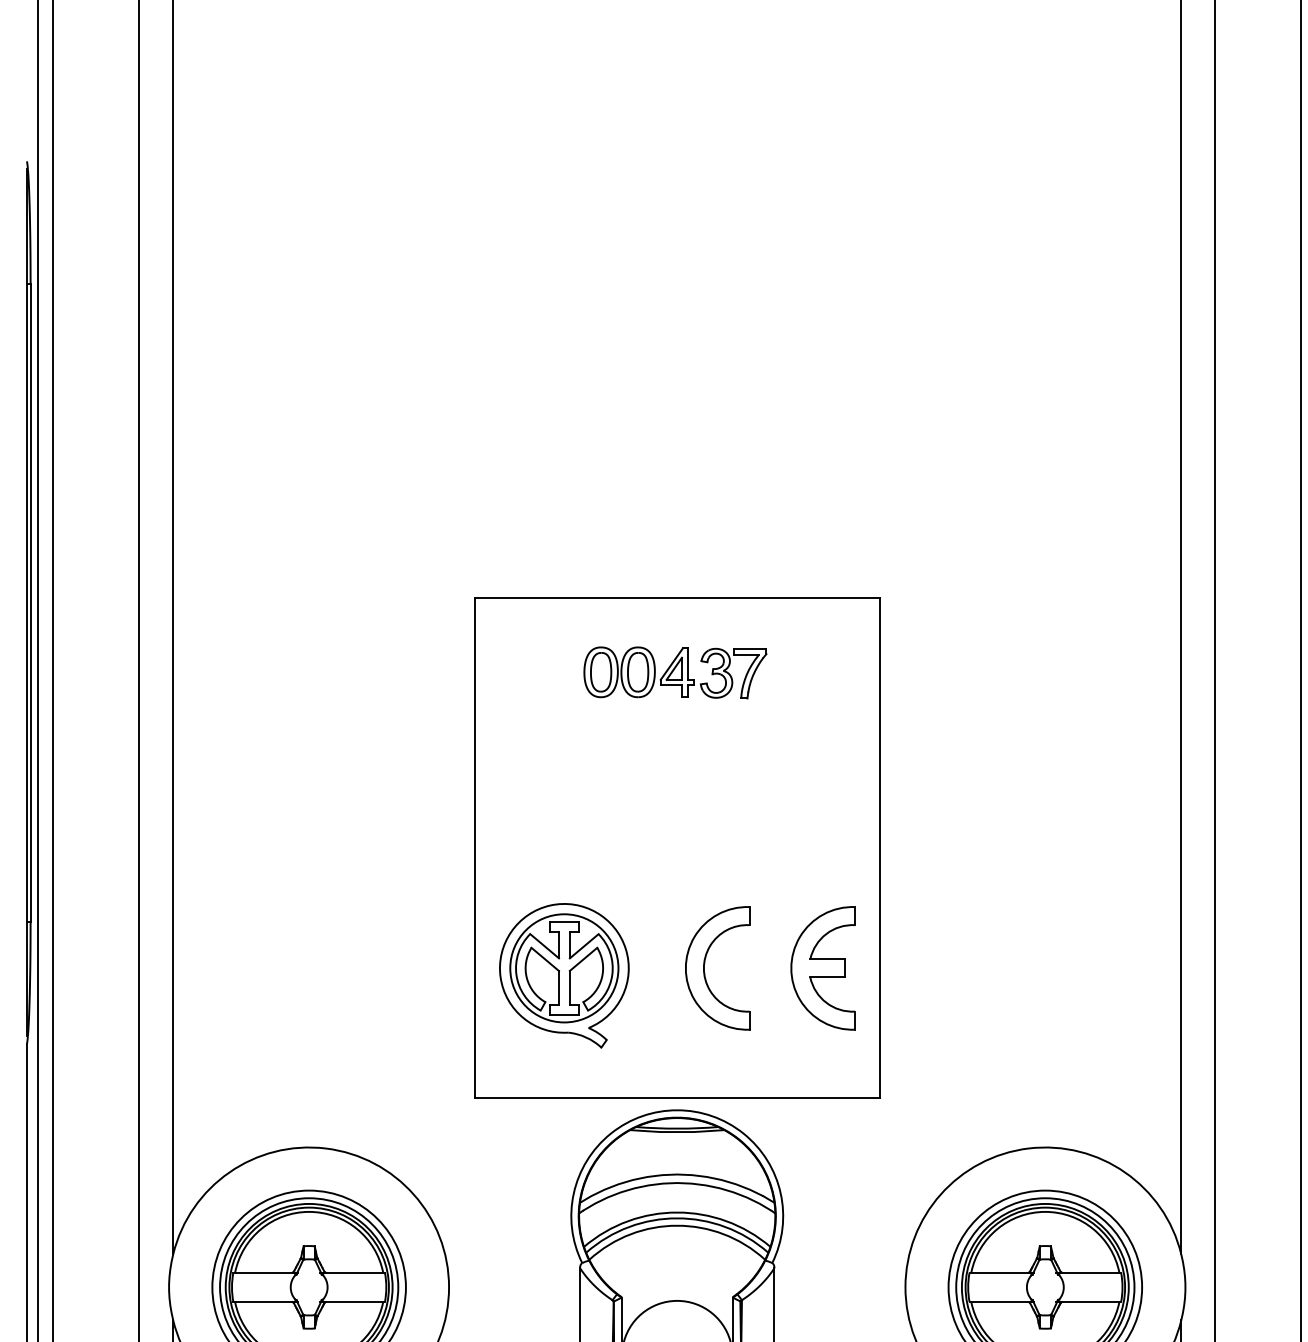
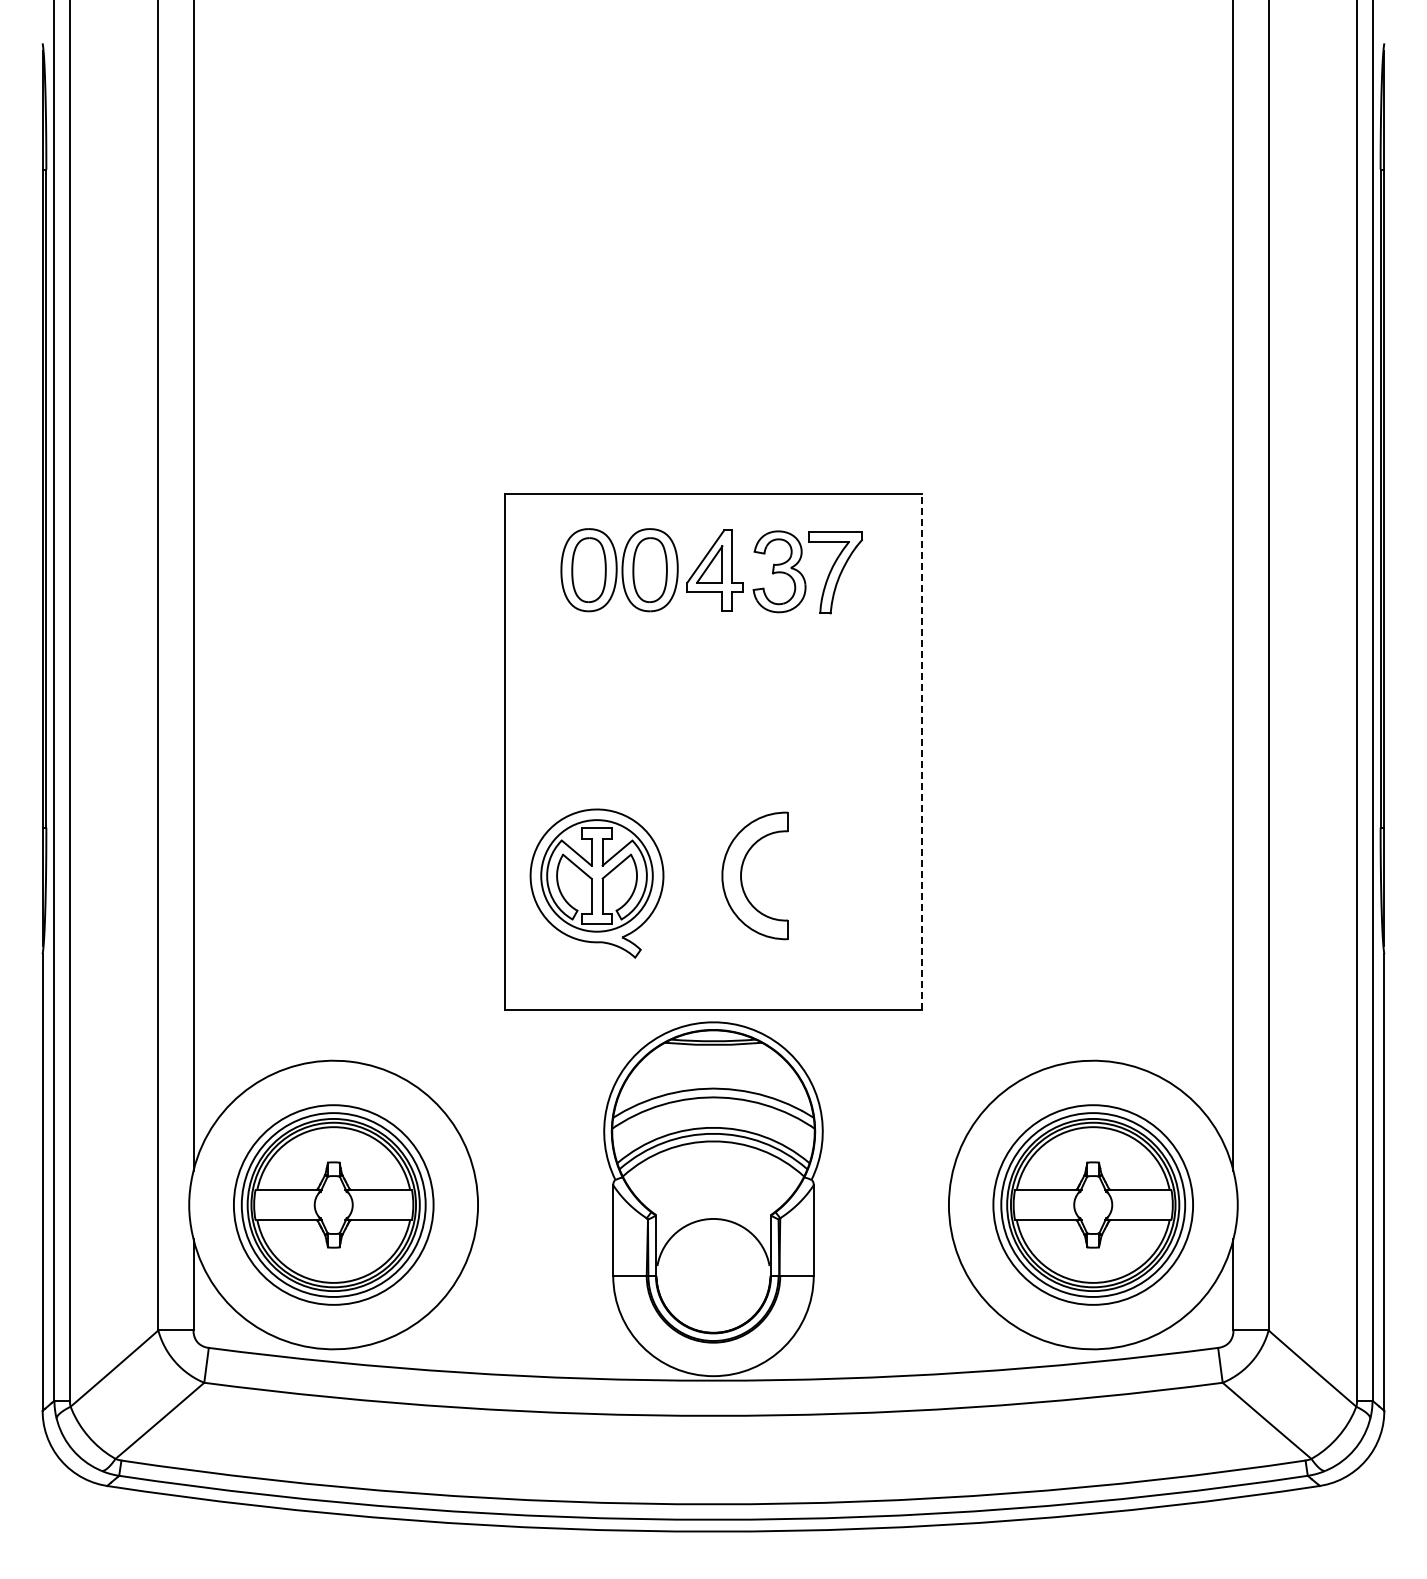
part: (675, 672) -> (711, 570), size x1.6
line: (879, 847) -> (922, 751), solid -> dashed
part: (822, 967) -> (863, 875), removed

